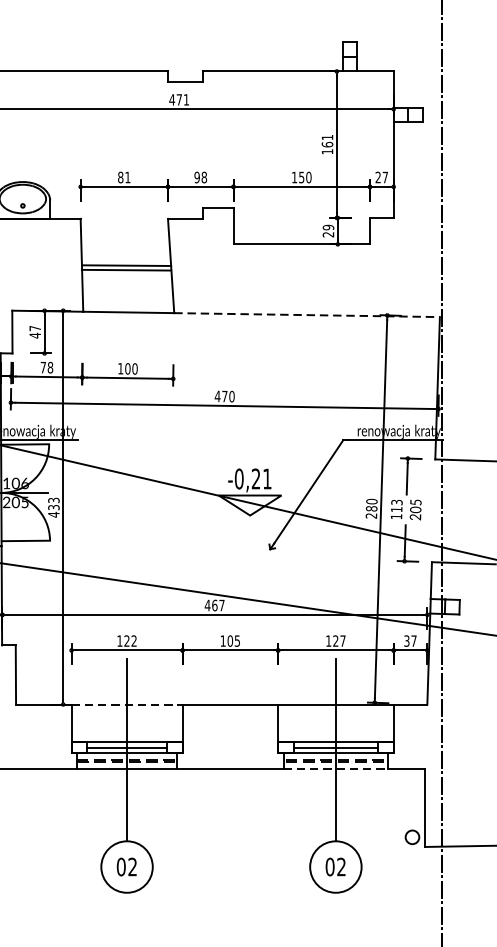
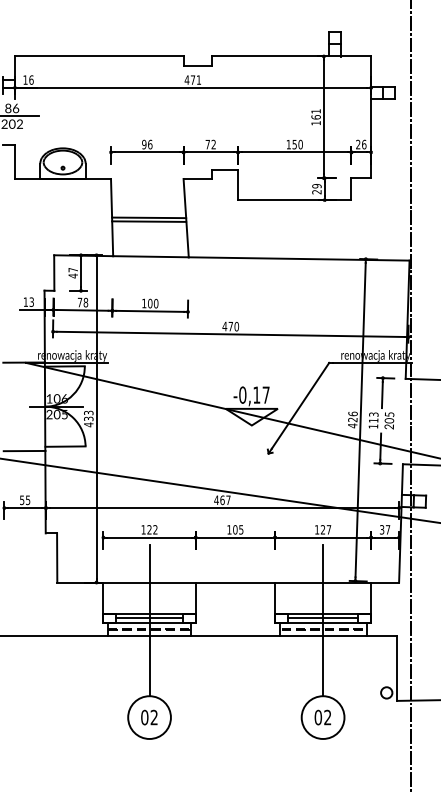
text: (124, 177) -> (147, 144), 81 -> 96
text: (200, 177) -> (210, 144), 98 -> 72
text: (385, 177) -> (364, 144), 27 -> 26
line: (307, 314) -> (299, 258), dashed -> solid
text: (261, 478) -> (261, 394), -0,21 -> -0,17
text: (371, 508) -> (352, 419), 280 -> 426
line: (128, 704) -> (150, 582), dashed -> solid
line: (336, 769) -> (323, 636), dashed -> solid

